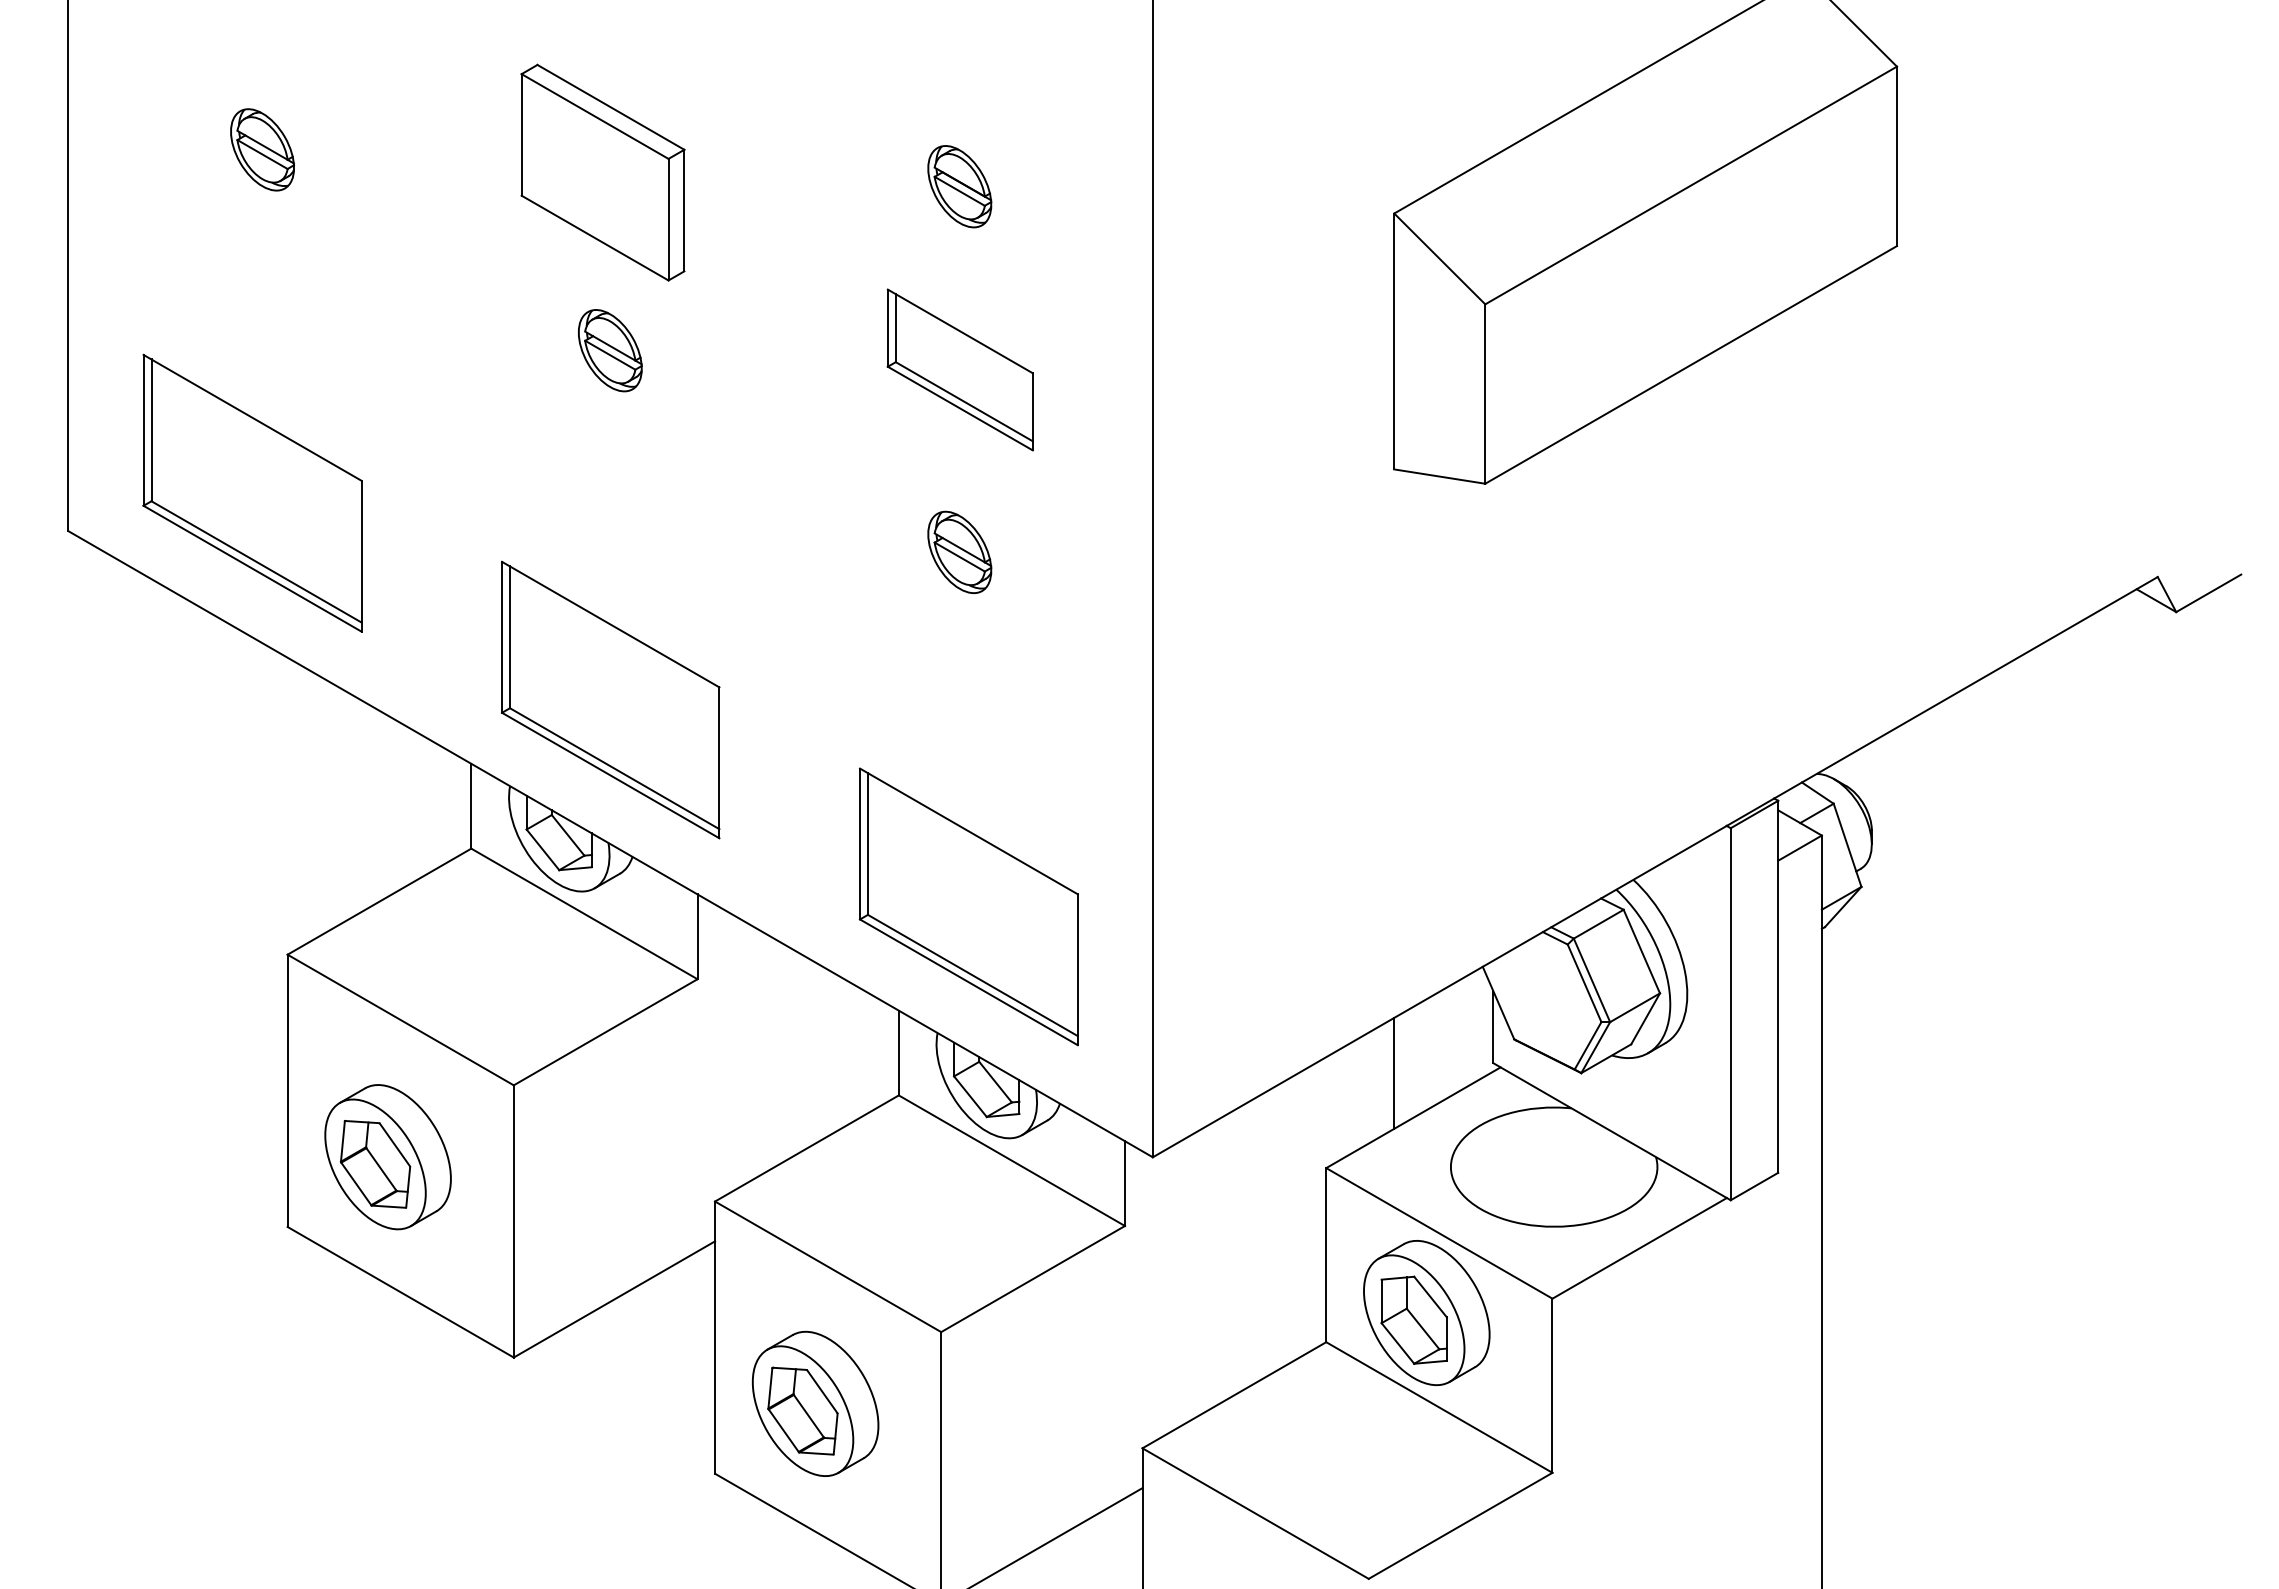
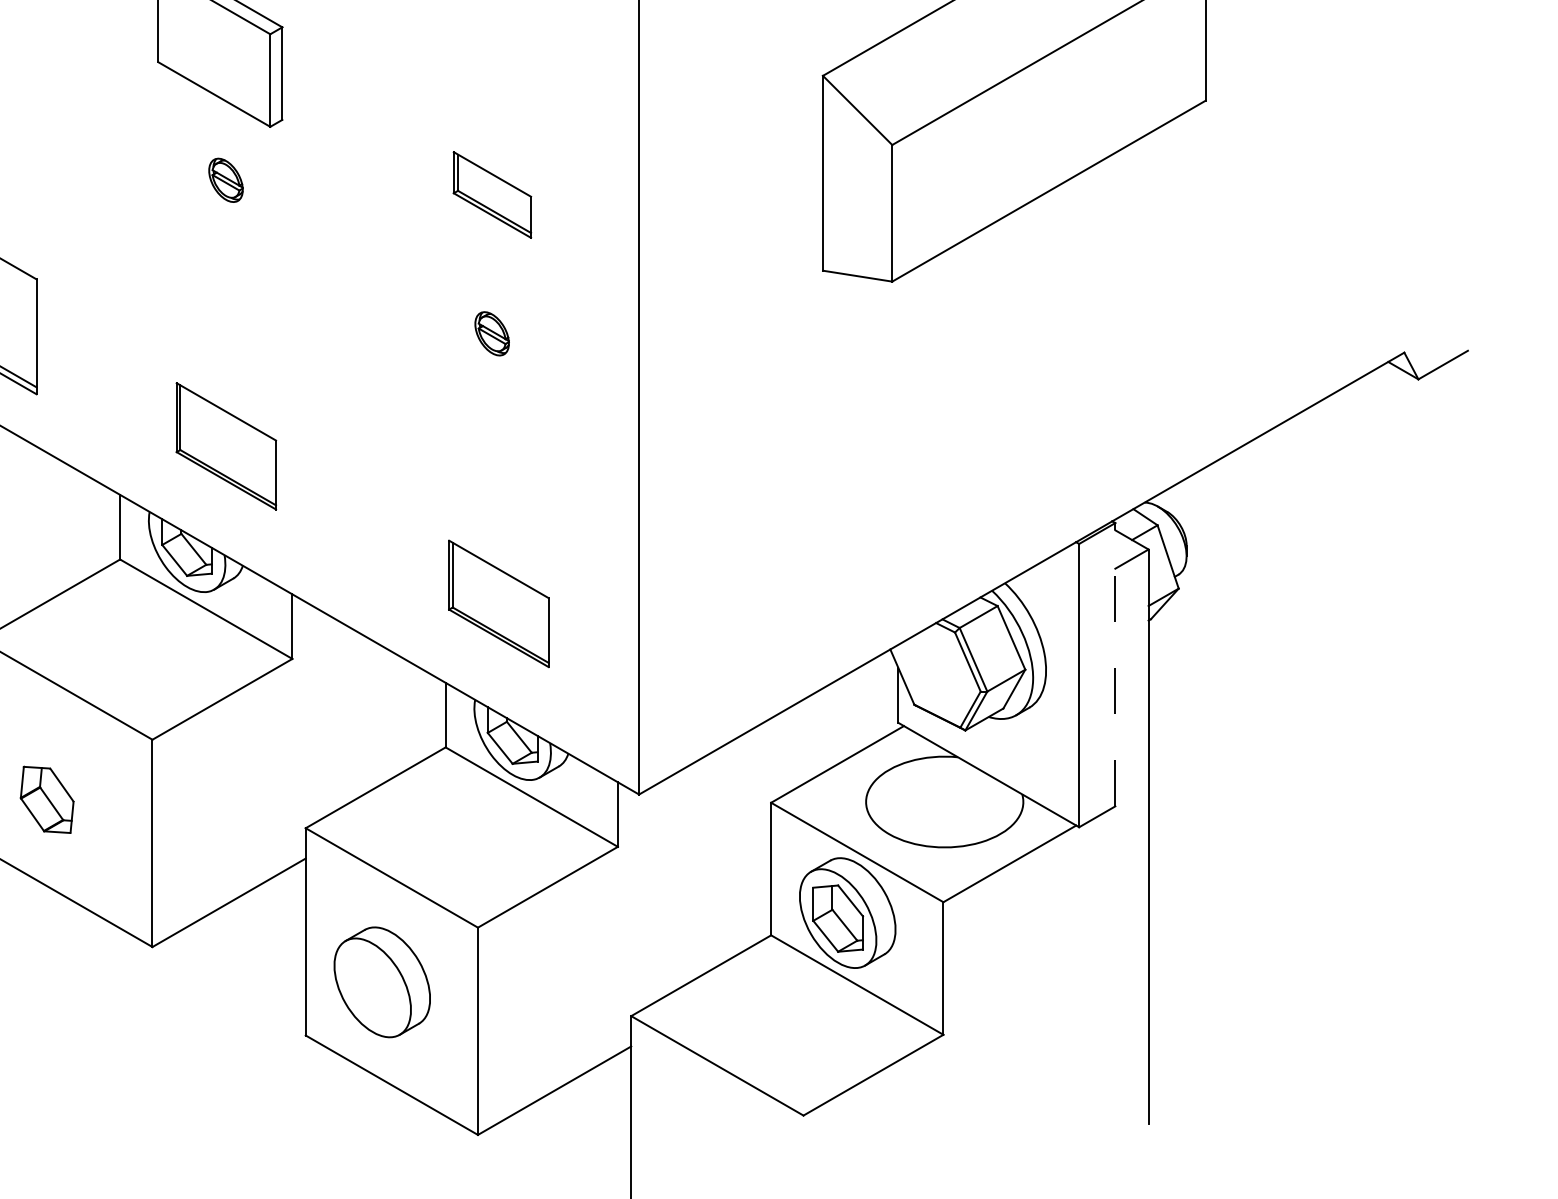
part: (959, 186) -> (491, 55), removed
part: (610, 350) -> (226, 180), size x0.7
part: (959, 369) -> (491, 194), size x0.7
part: (959, 551) -> (491, 333), size x0.7
part: (610, 699) -> (226, 445), size x0.6
part: (968, 906) -> (498, 603), size x0.6
line: (1778, 986) -> (1115, 664), solid -> dashed
line: (1394, 1072) -> (823, 729), removed
part: (387, 1157) -> (56, 794), removed
part: (802, 1410) -> (372, 987), removed

